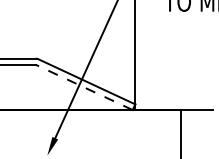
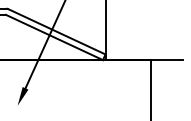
line: (83, 87) -> (53, 37), dashed -> solid

